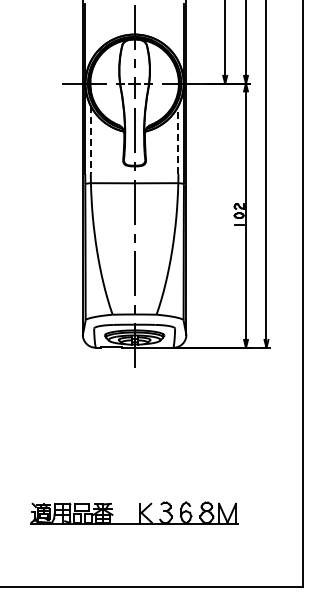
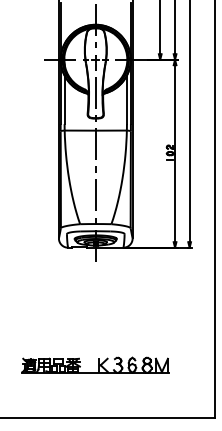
line: (178, 139) -> (127, 99), dashed -> solid
line: (90, 140) -> (64, 100), dashed -> solid

